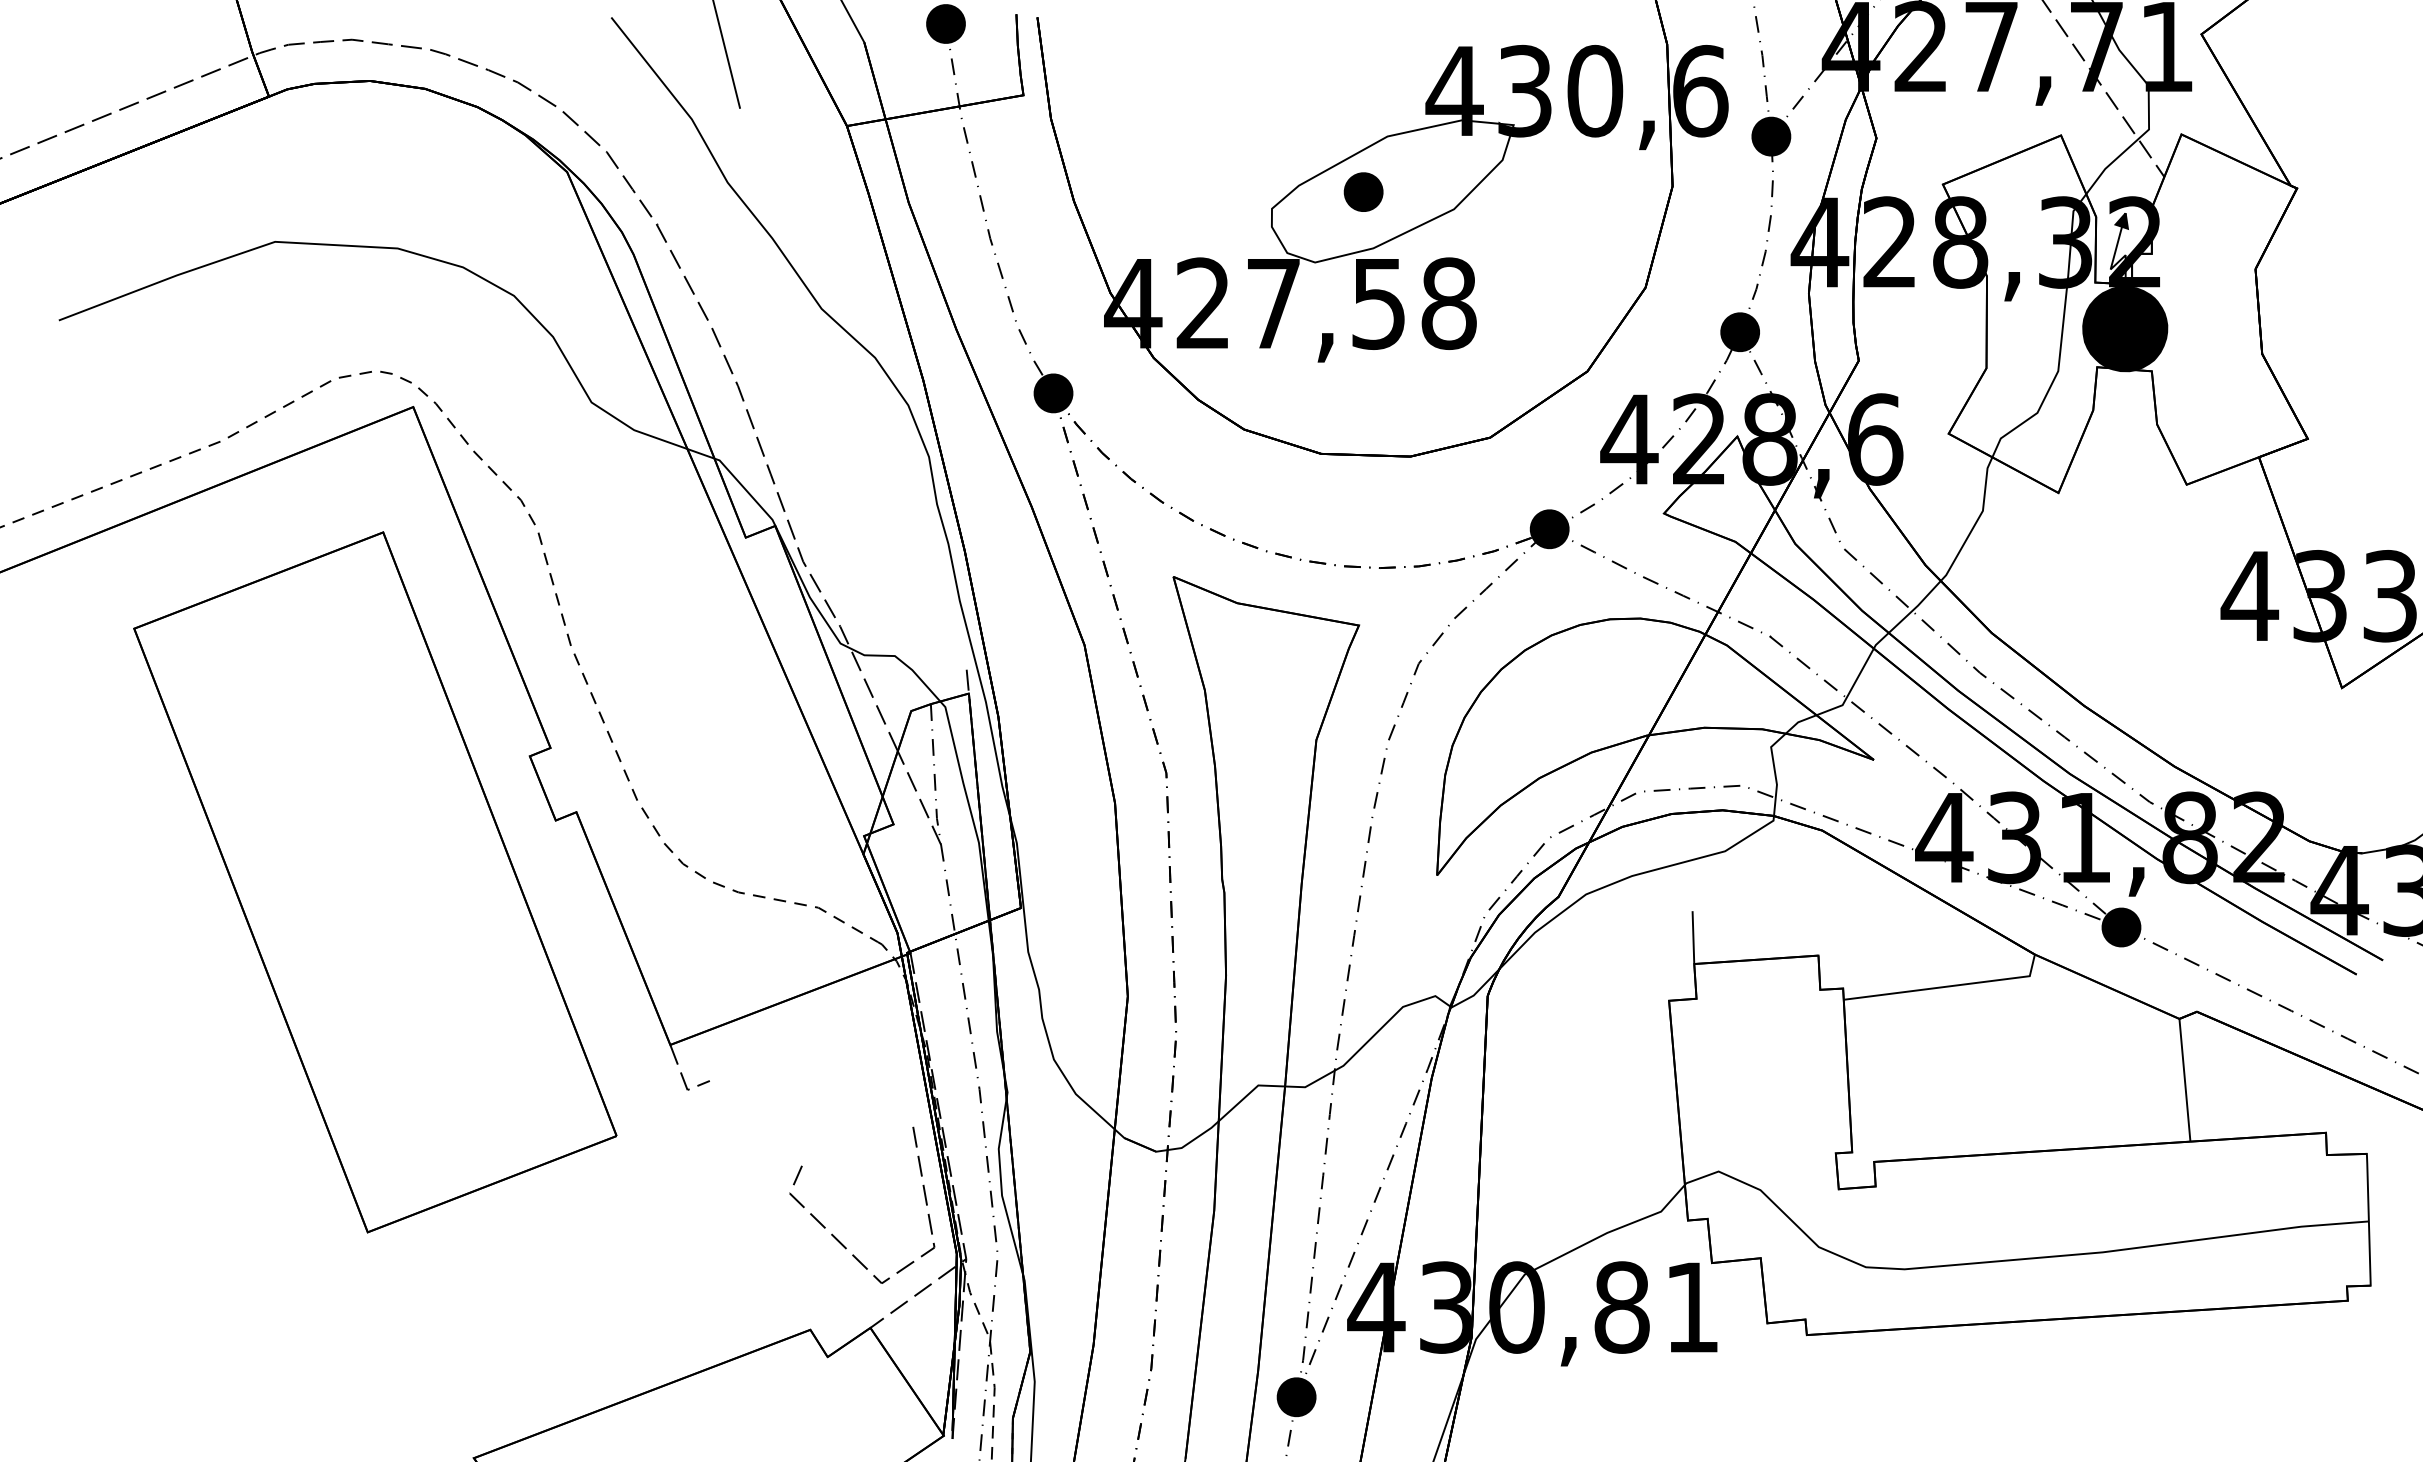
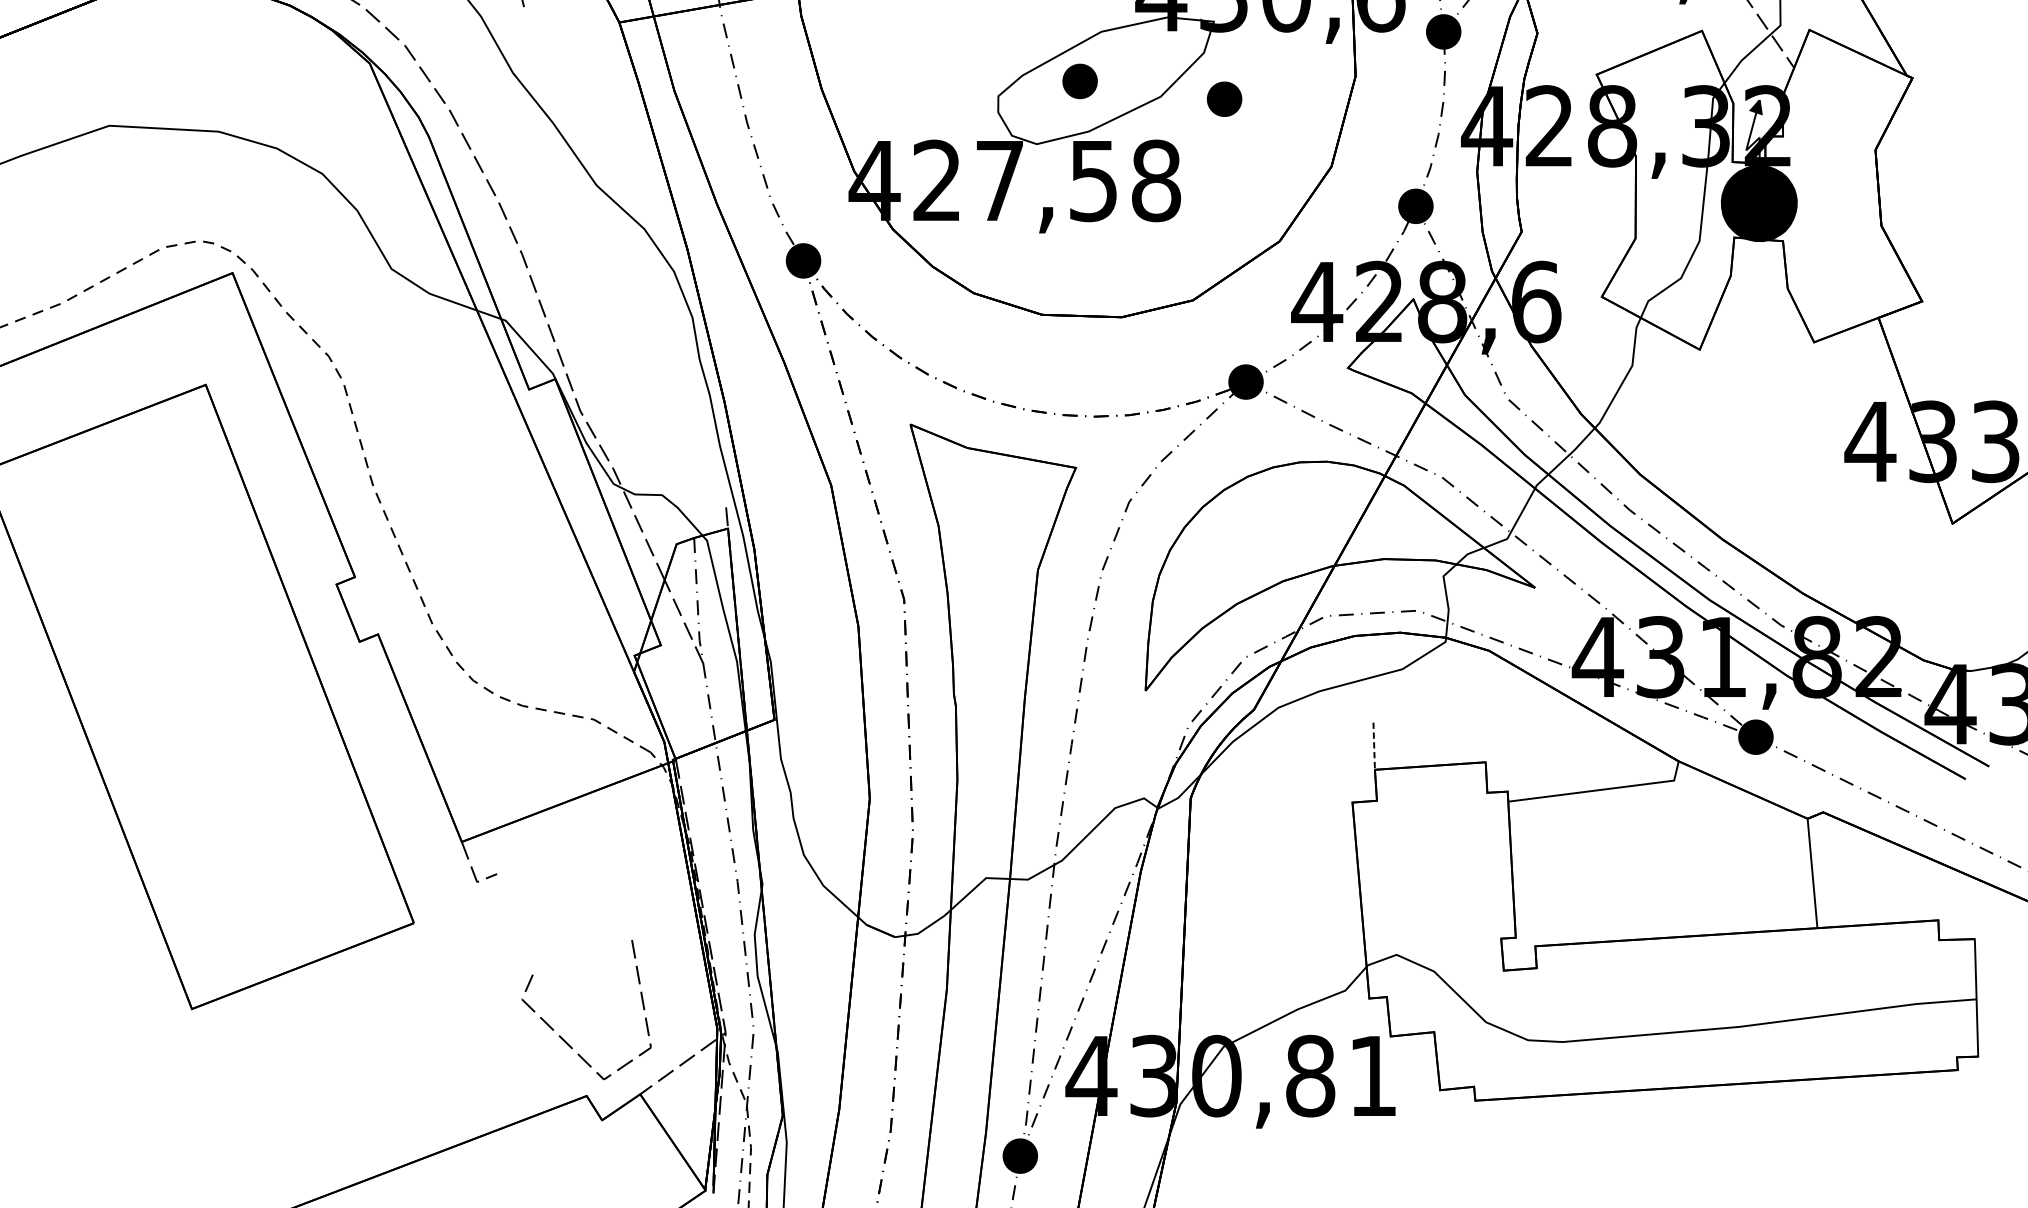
part: (1525, 211) -> (1224, 98), added
line: (1693, 938) -> (1374, 747), solid -> dashed
line: (832, 1233) -> (560, 1035), moved

